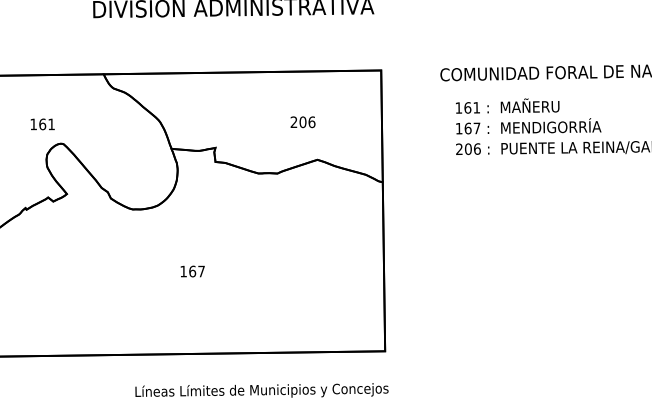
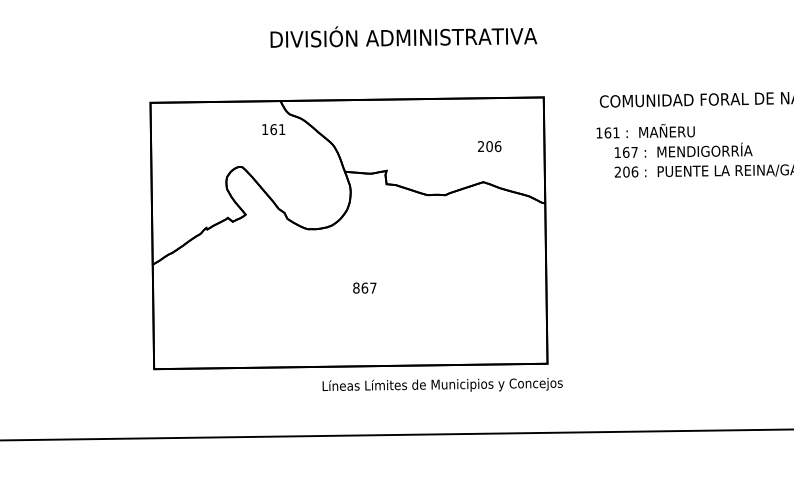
text: (507, 106) -> (645, 131), moved
text: (302, 122) -> (489, 146), moved
text: (42, 124) -> (273, 129), moved
text: (183, 270) -> (356, 287), 167 -> 867
text: (261, 390) -> (442, 384), moved

